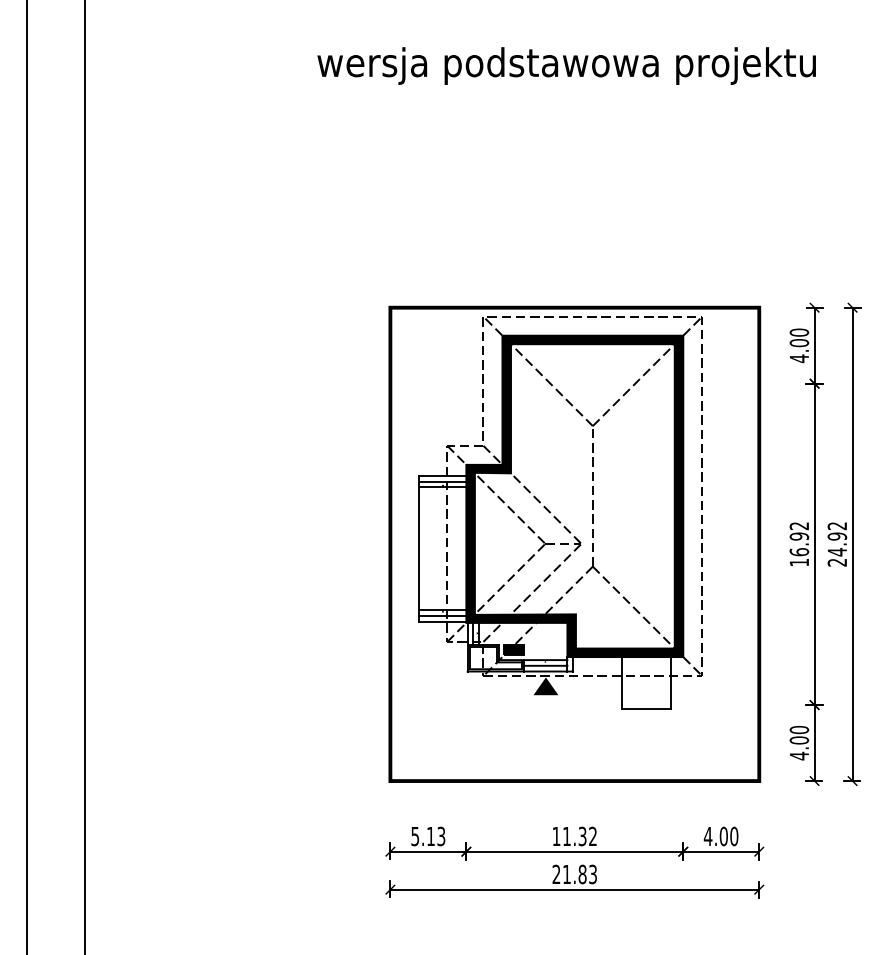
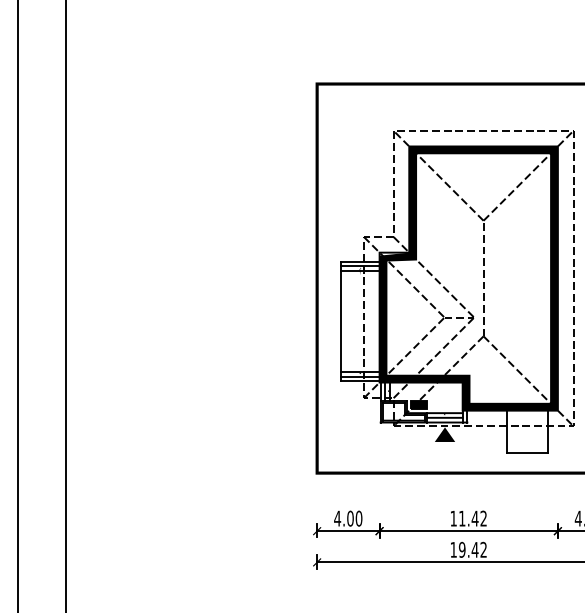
part: (560, 512) -> (456, 291), moved
text: (428, 836) -> (348, 518), 5.13 -> 4.00
text: (582, 836) -> (475, 518), 11.32 -> 11.42
text: (574, 874) -> (468, 549), 21.83 -> 19.42

